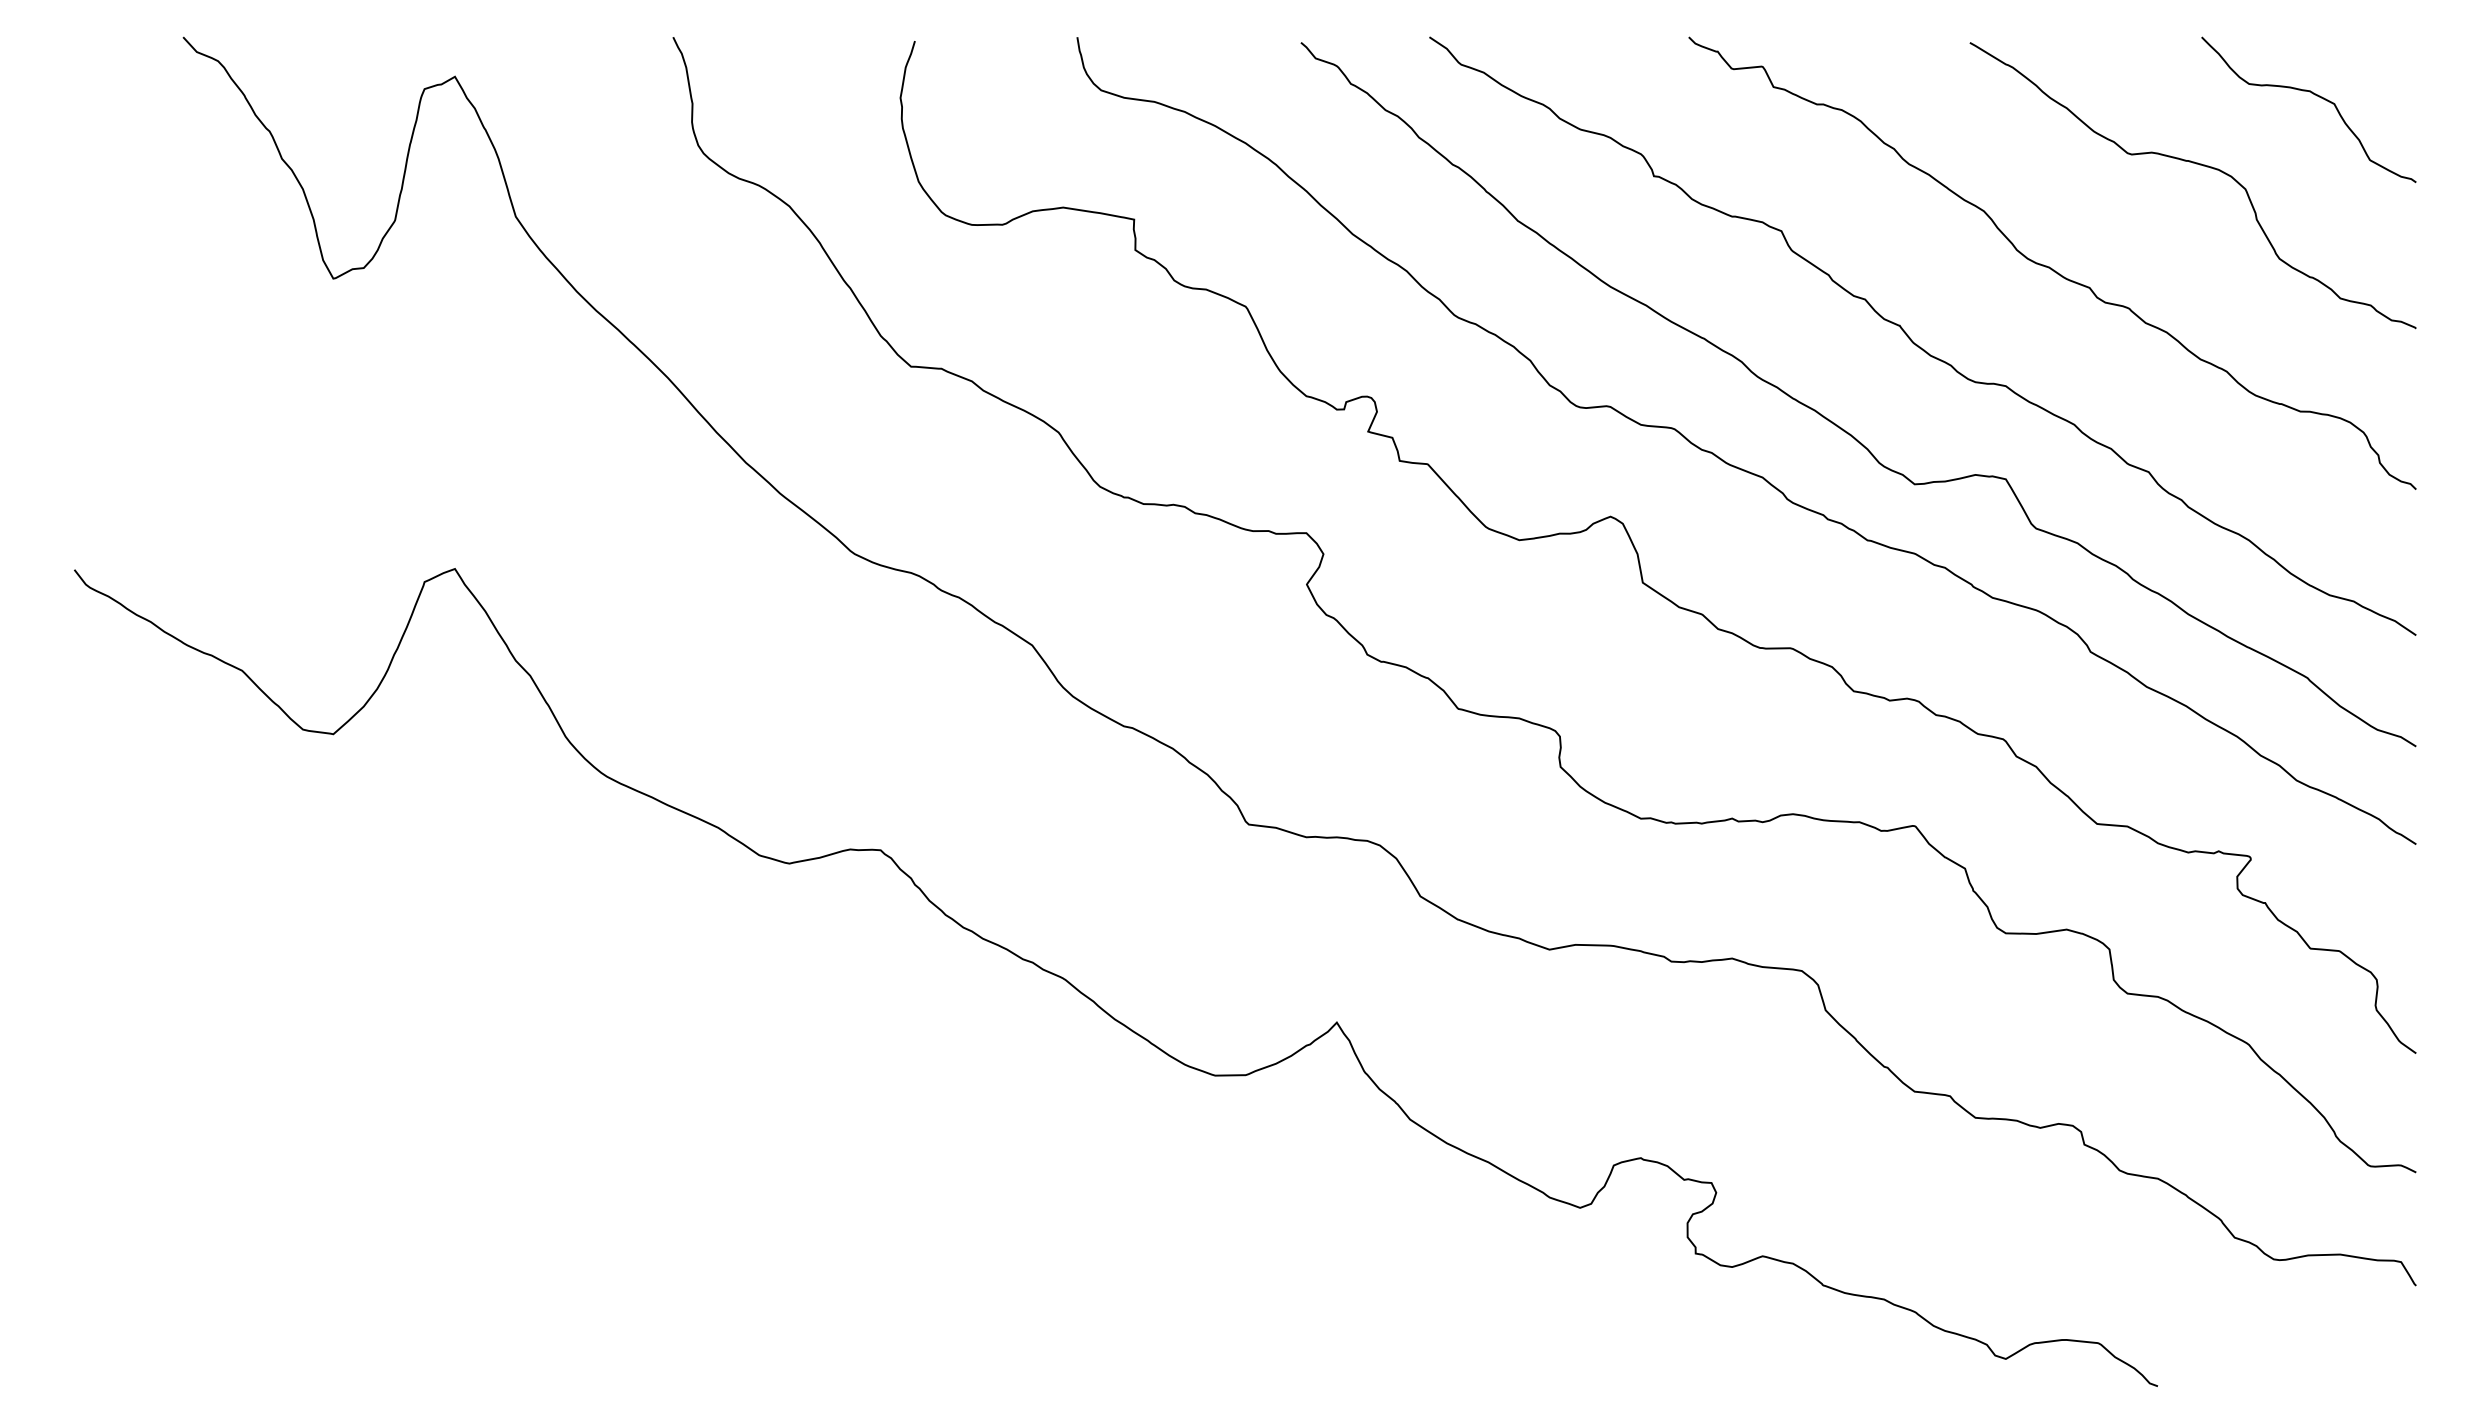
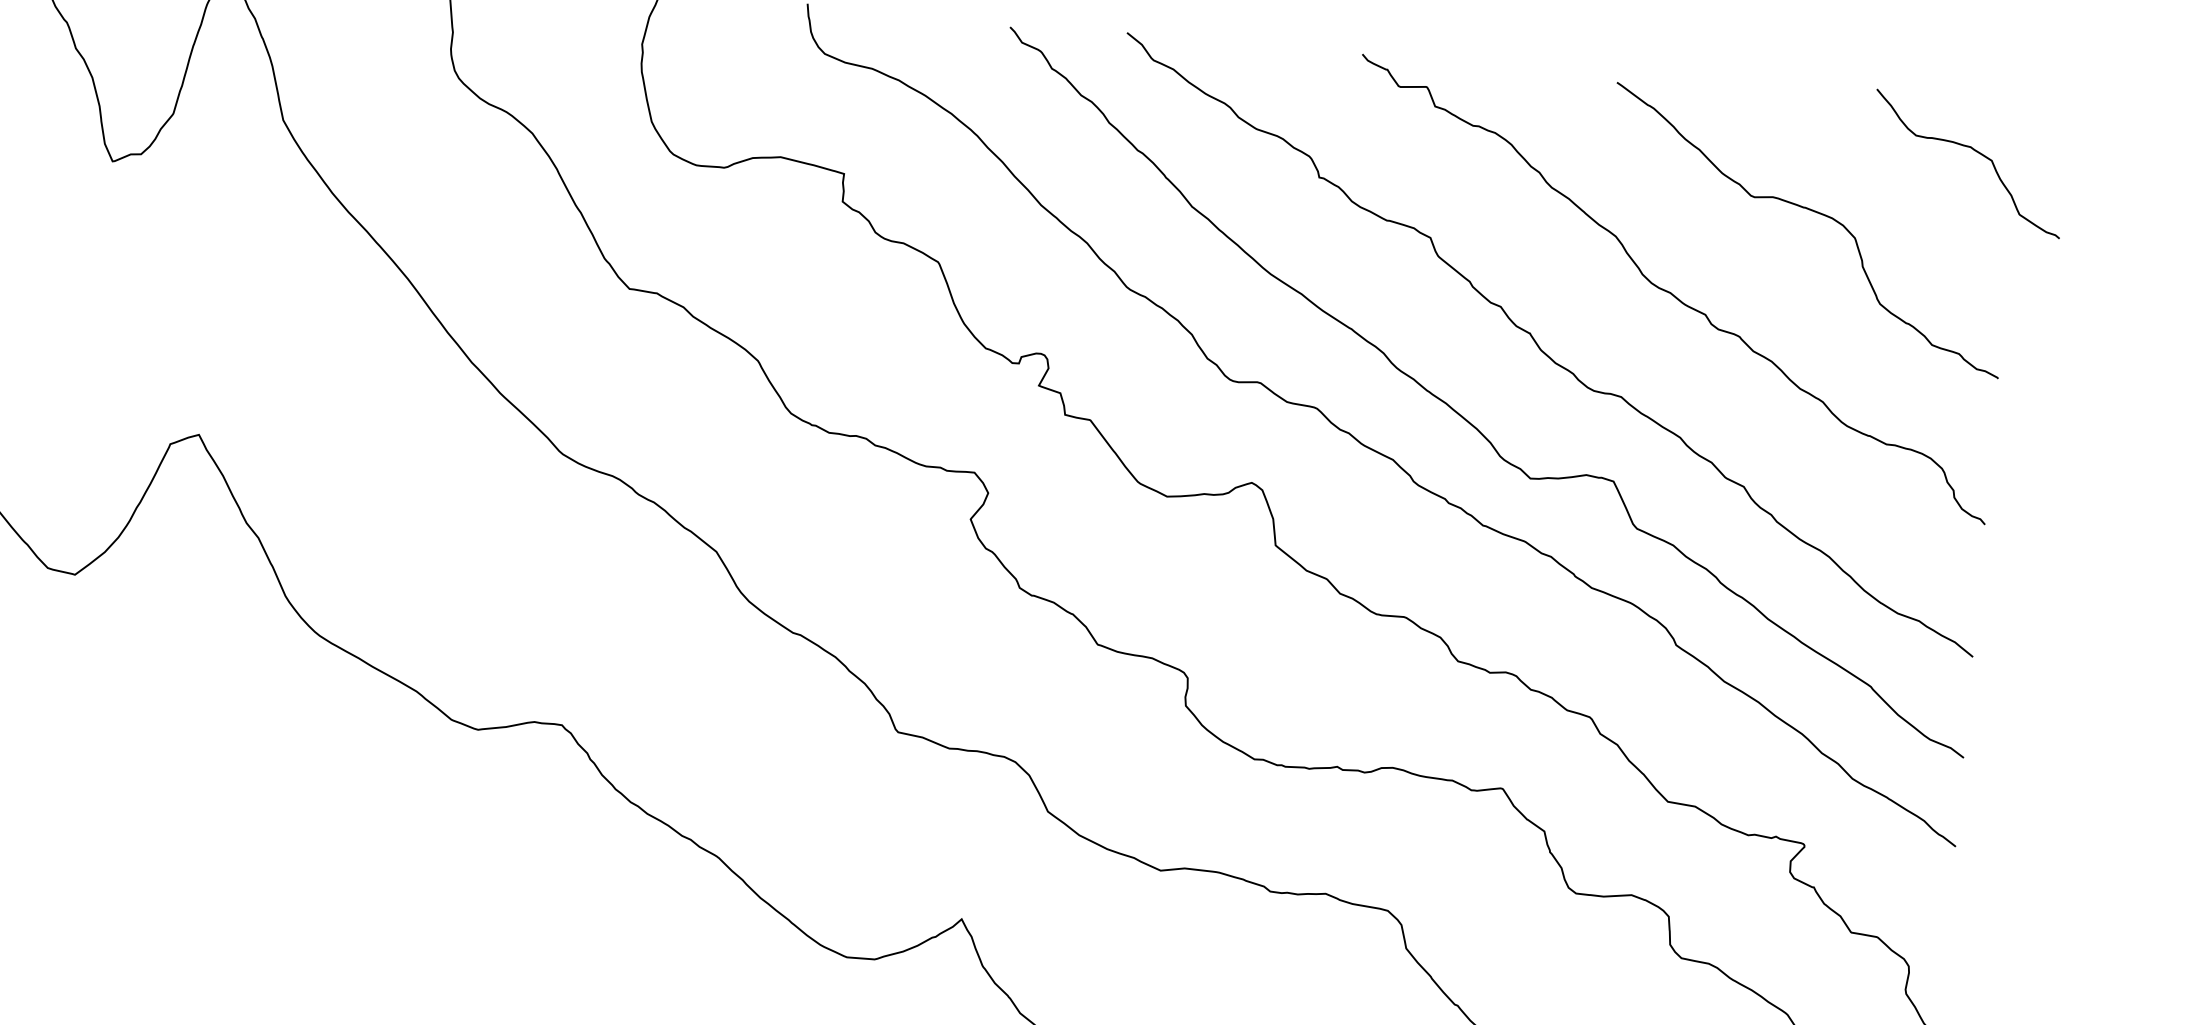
curve: (2315, 95) -> (1975, 151), moved

